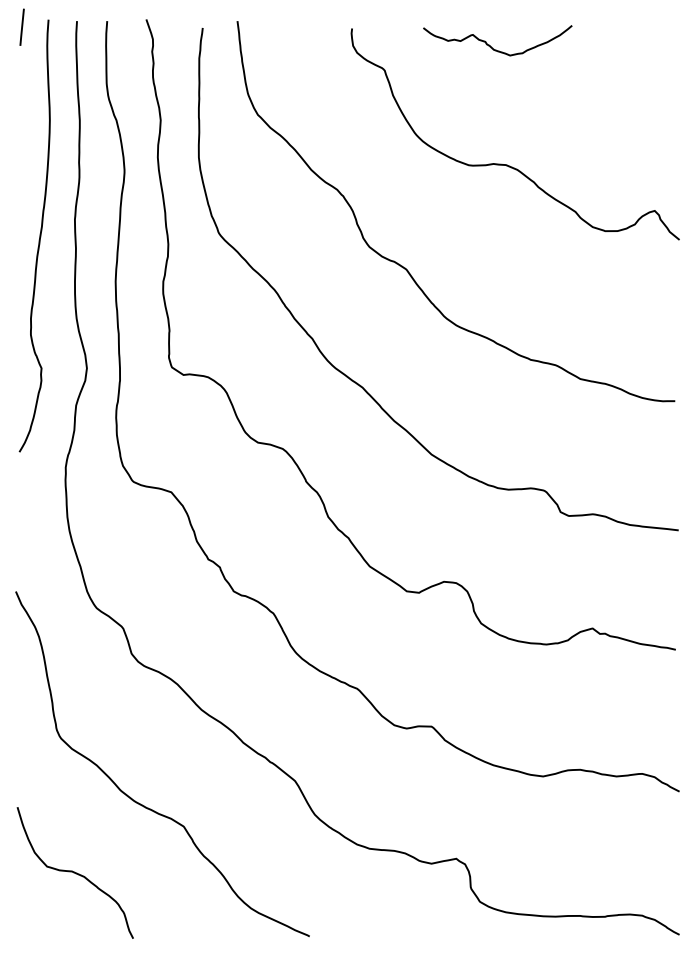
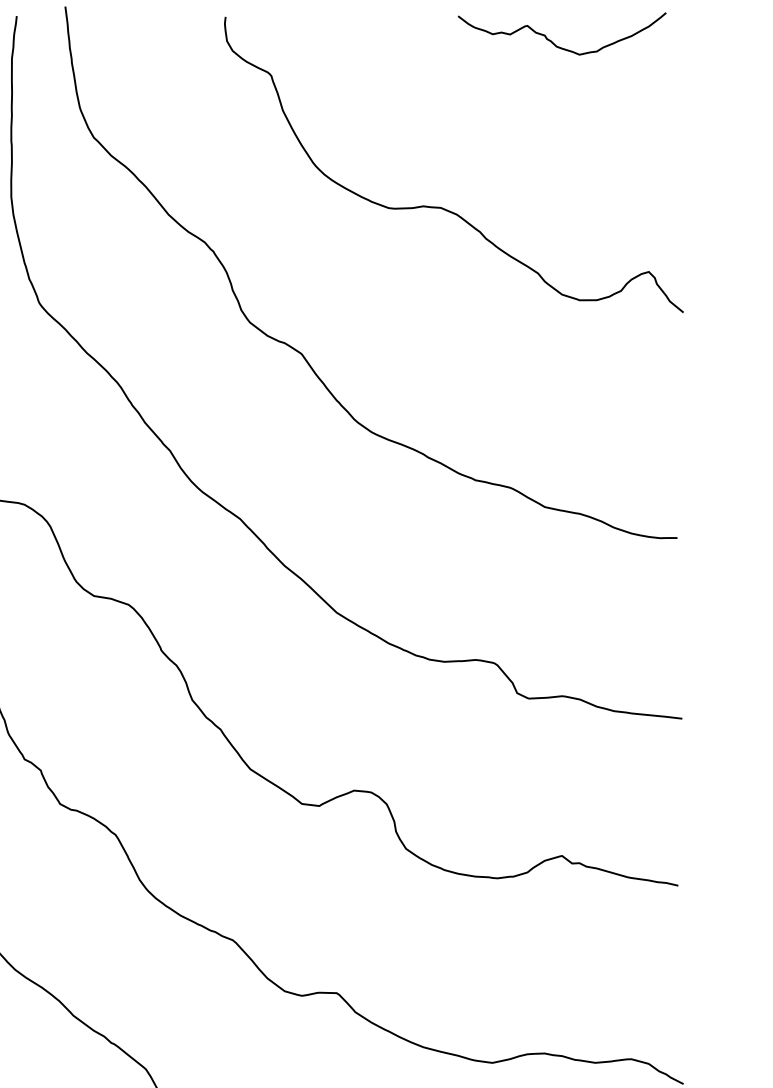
curve: (491, 46) -> (553, 42), moved

